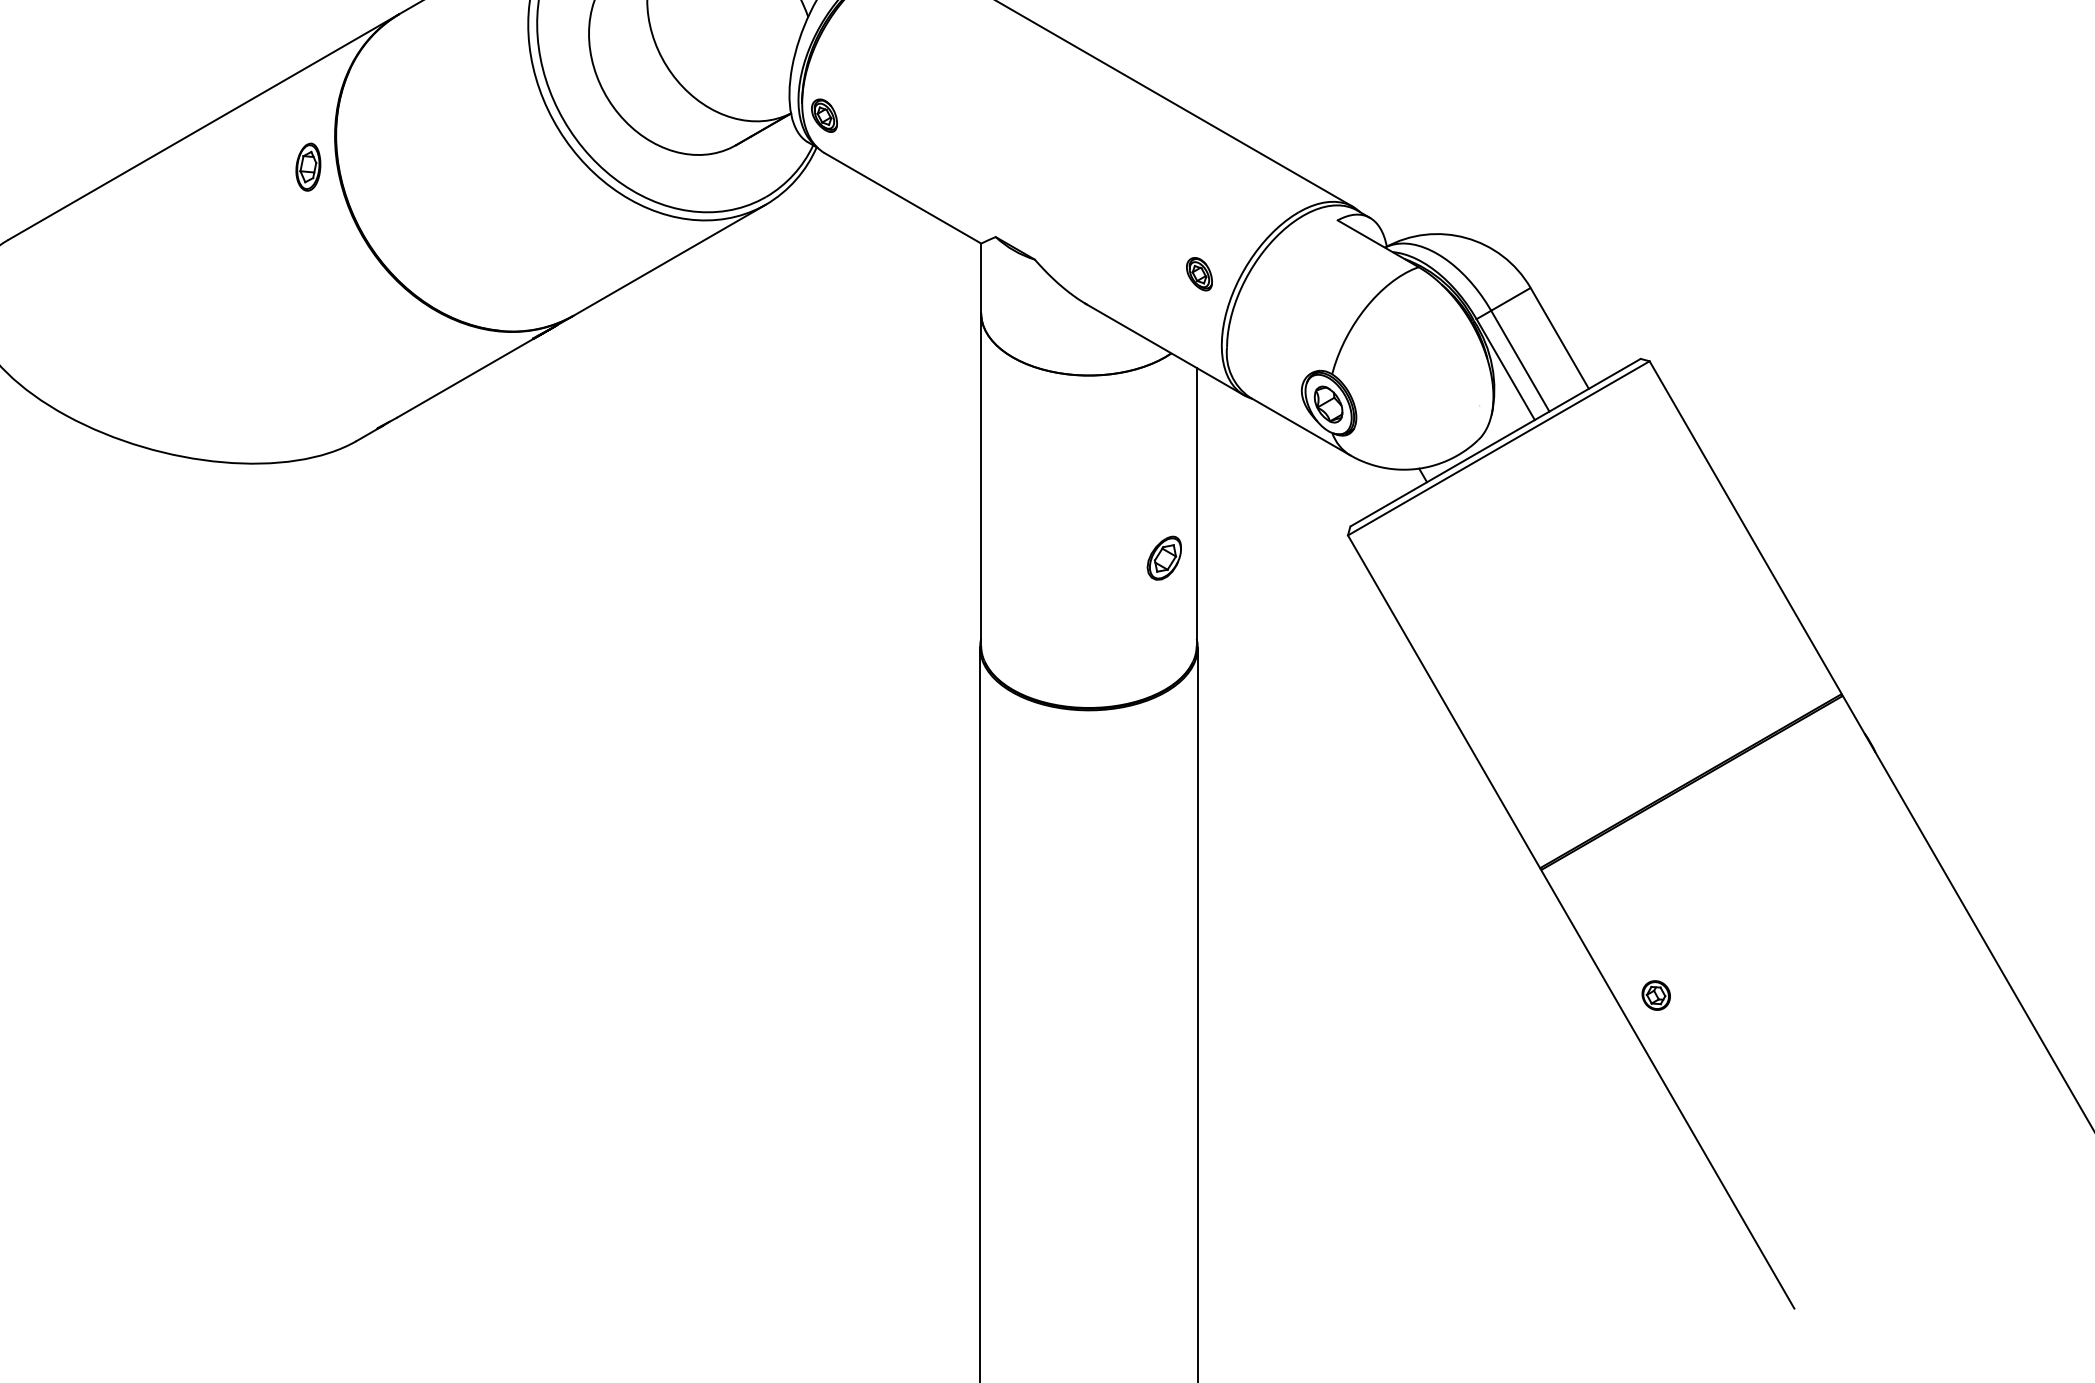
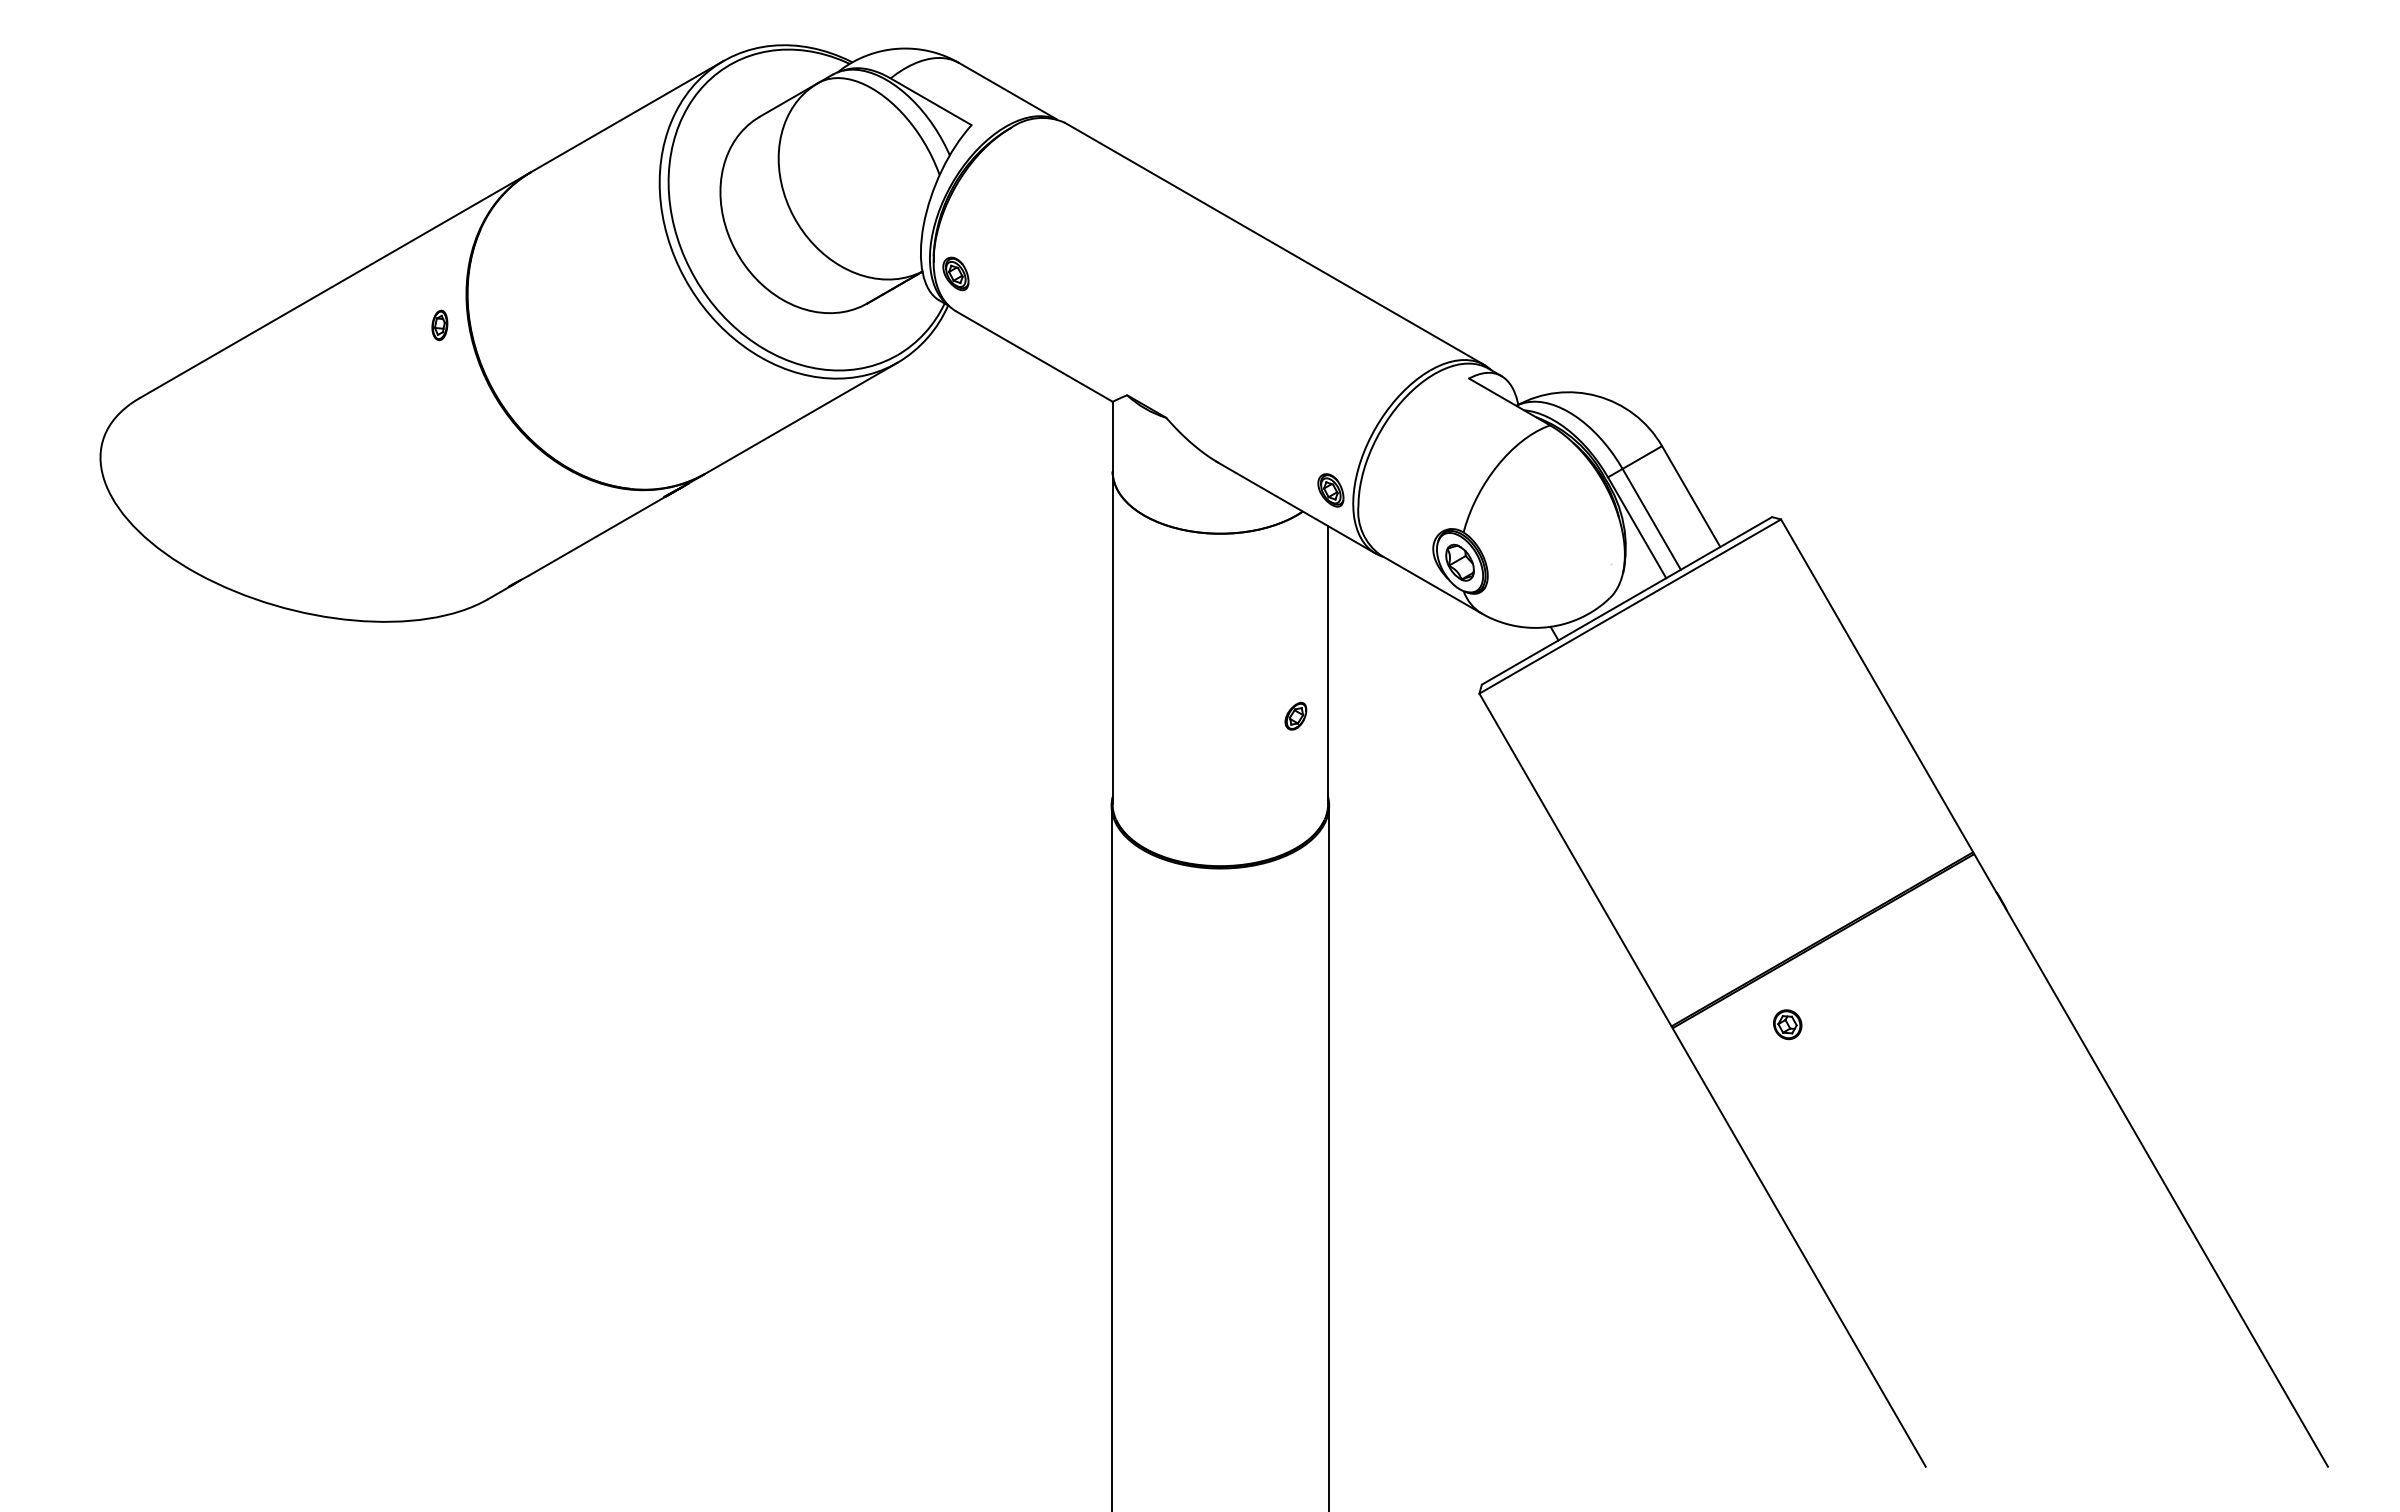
part: (308, 167) -> (439, 325), size x0.62
part: (1199, 274) -> (1330, 490), moved
part: (1164, 557) -> (1295, 715), size x0.62
part: (1656, 995) -> (1787, 1024), moved

